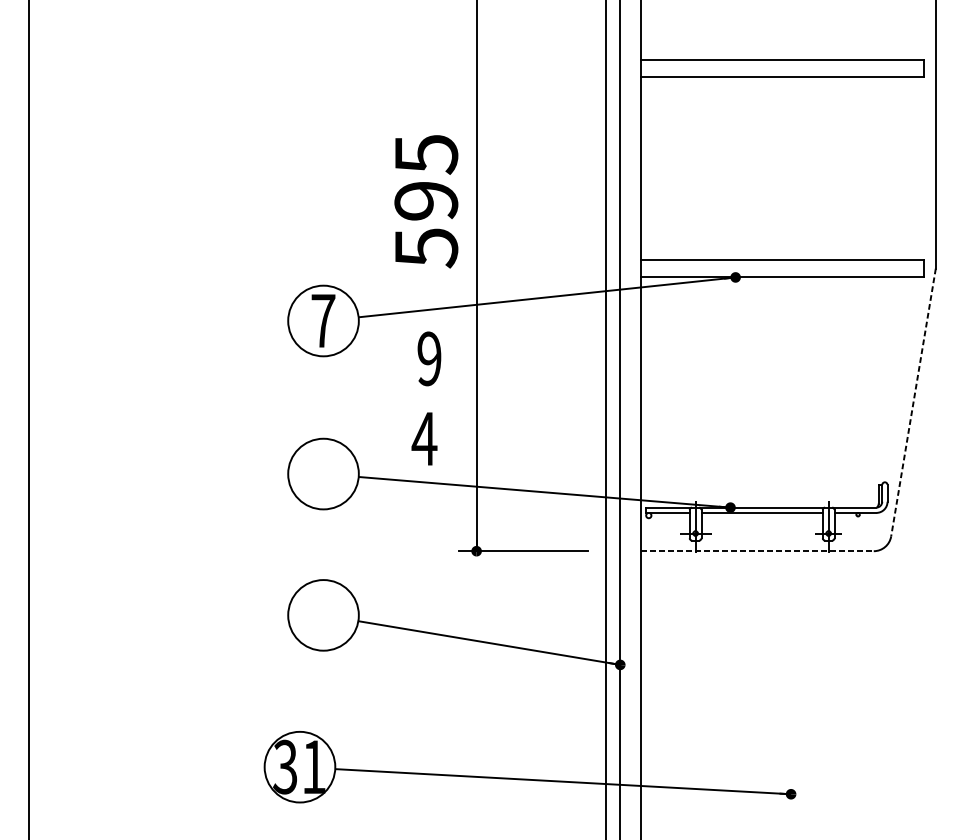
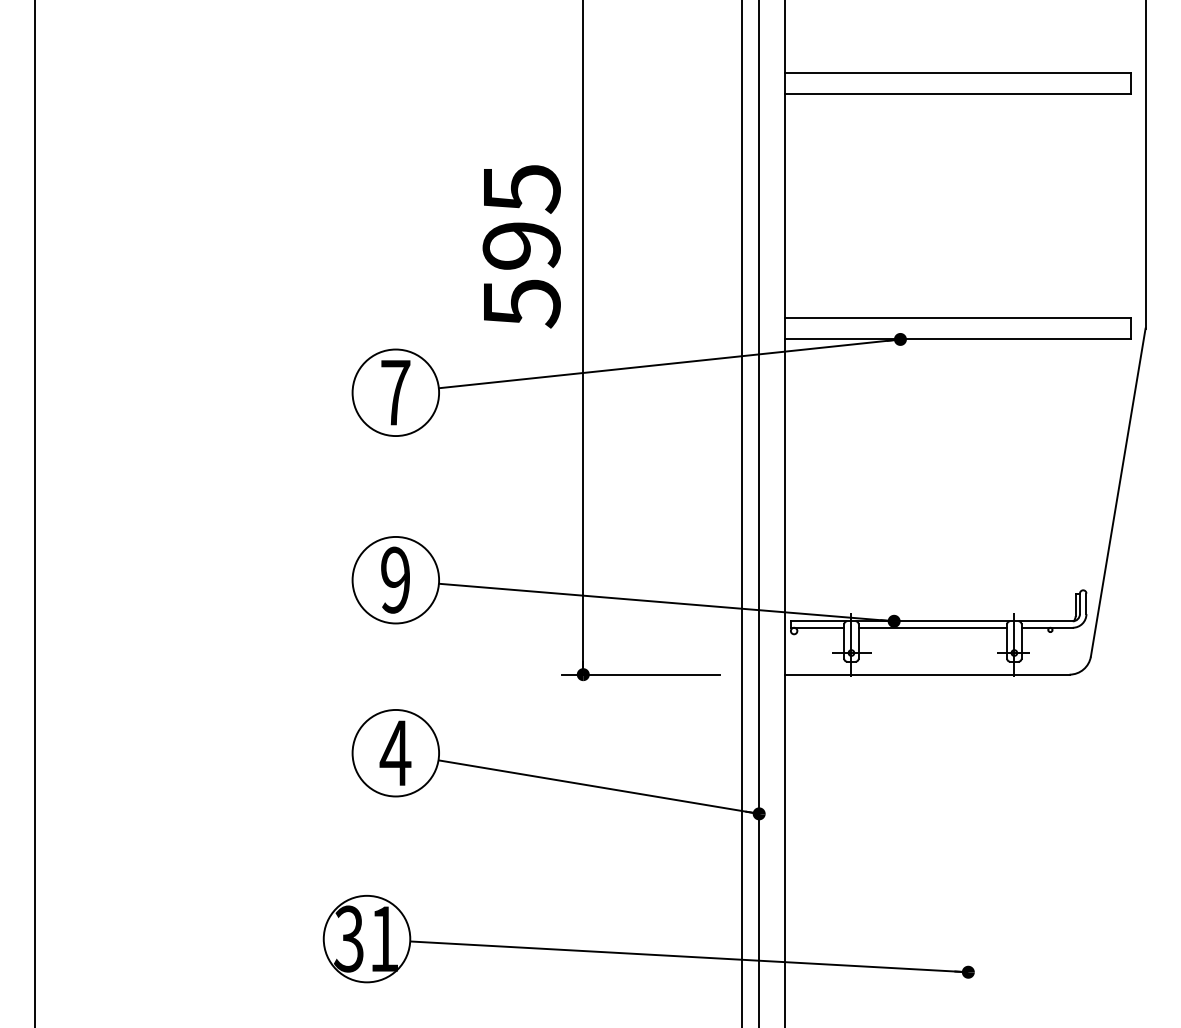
text: (429, 358) -> (395, 579), moved
line: (913, 403) -> (1118, 493), dashed -> solid
text: (424, 438) -> (395, 752), moved
line: (757, 551) -> (927, 674), dashed -> solid

